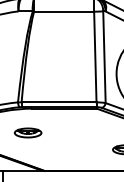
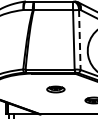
line: (103, 58) -> (79, 40), solid -> dashed
part: (27, 132) -> (55, 89), moved

